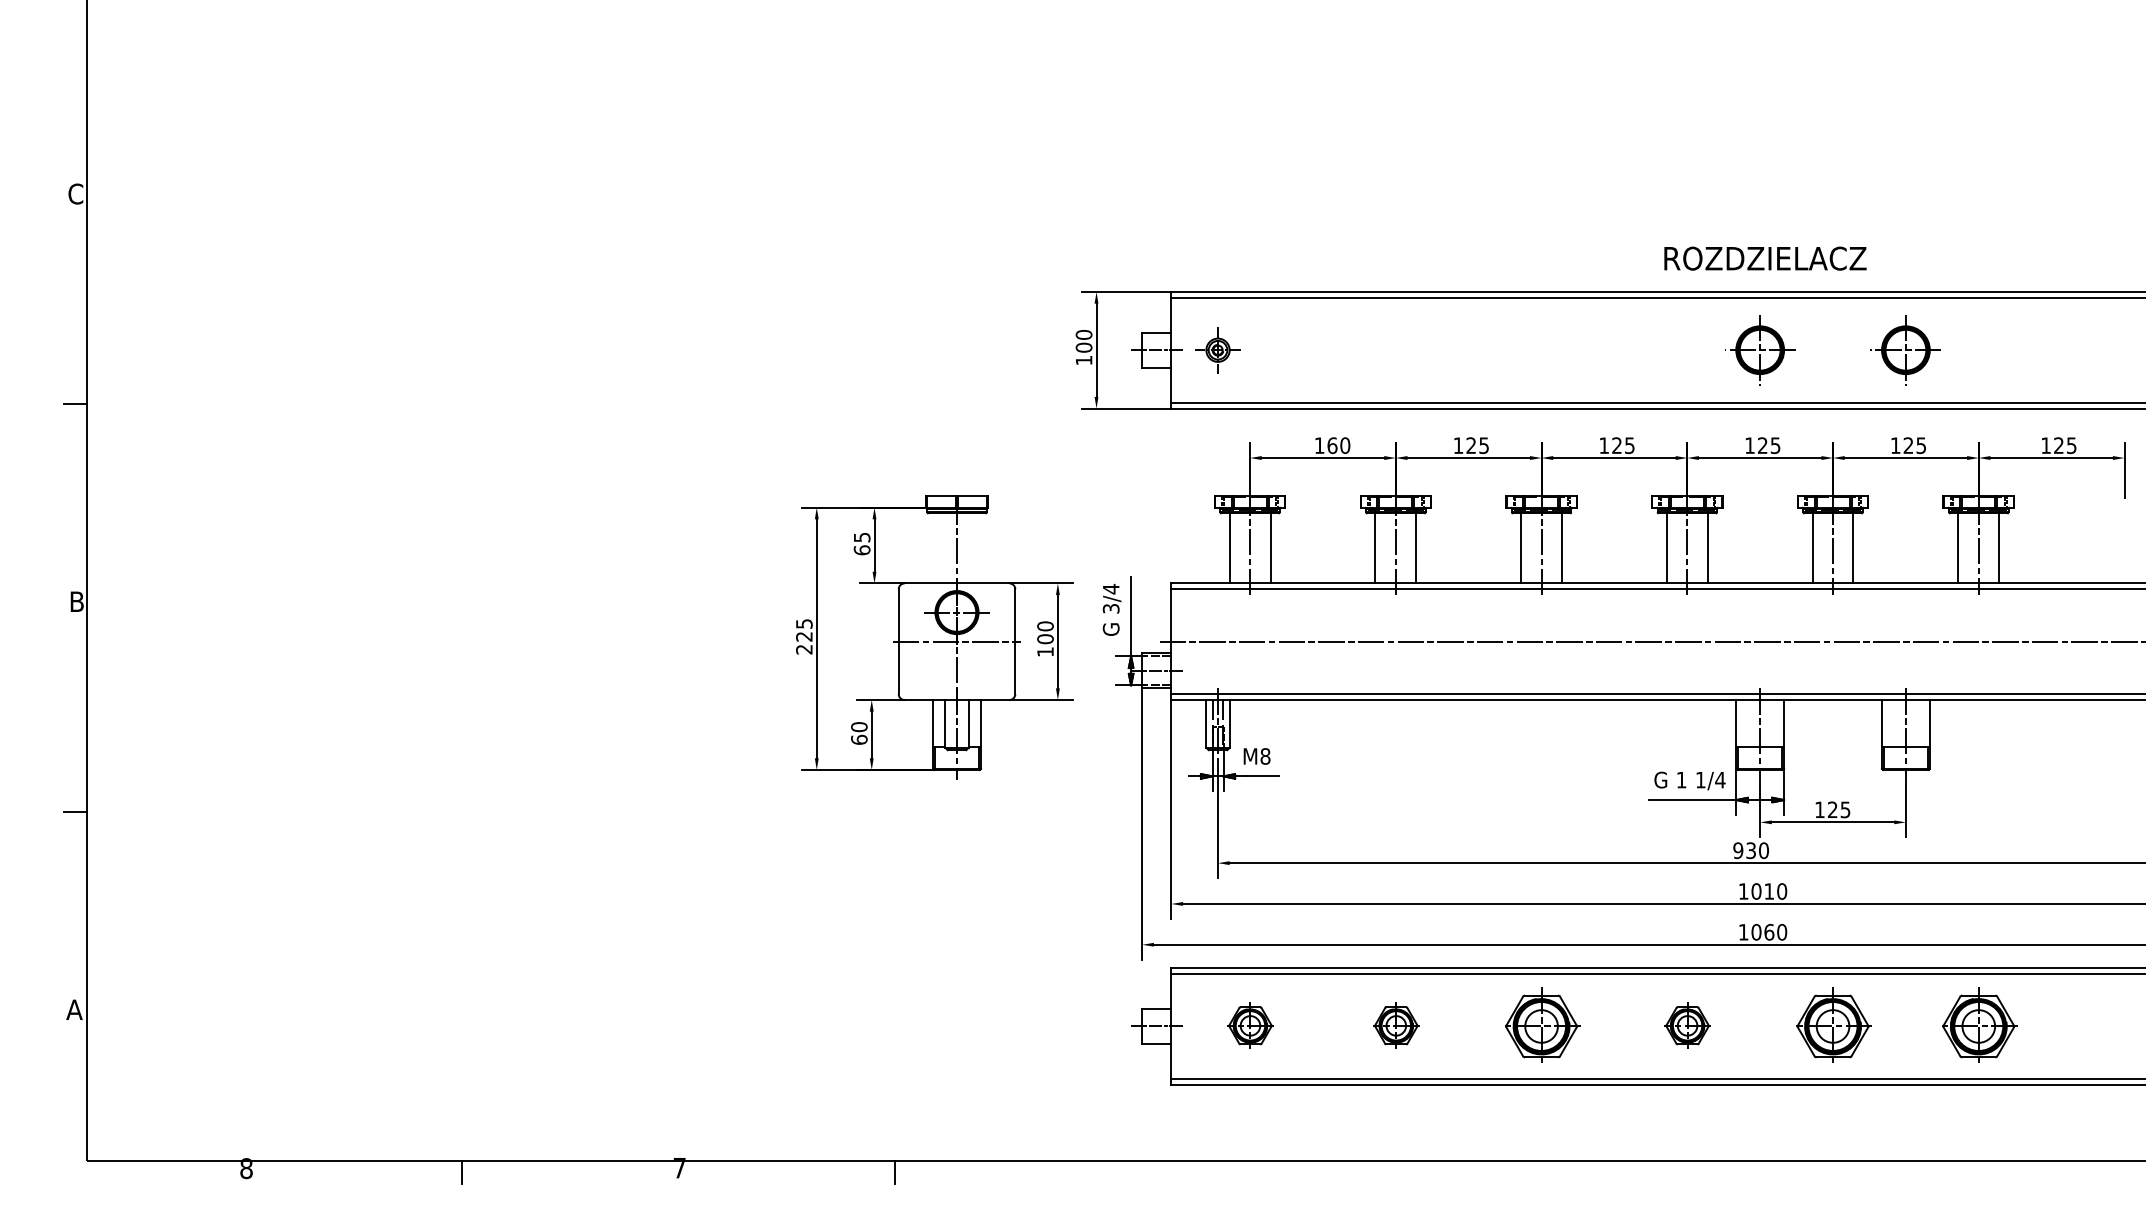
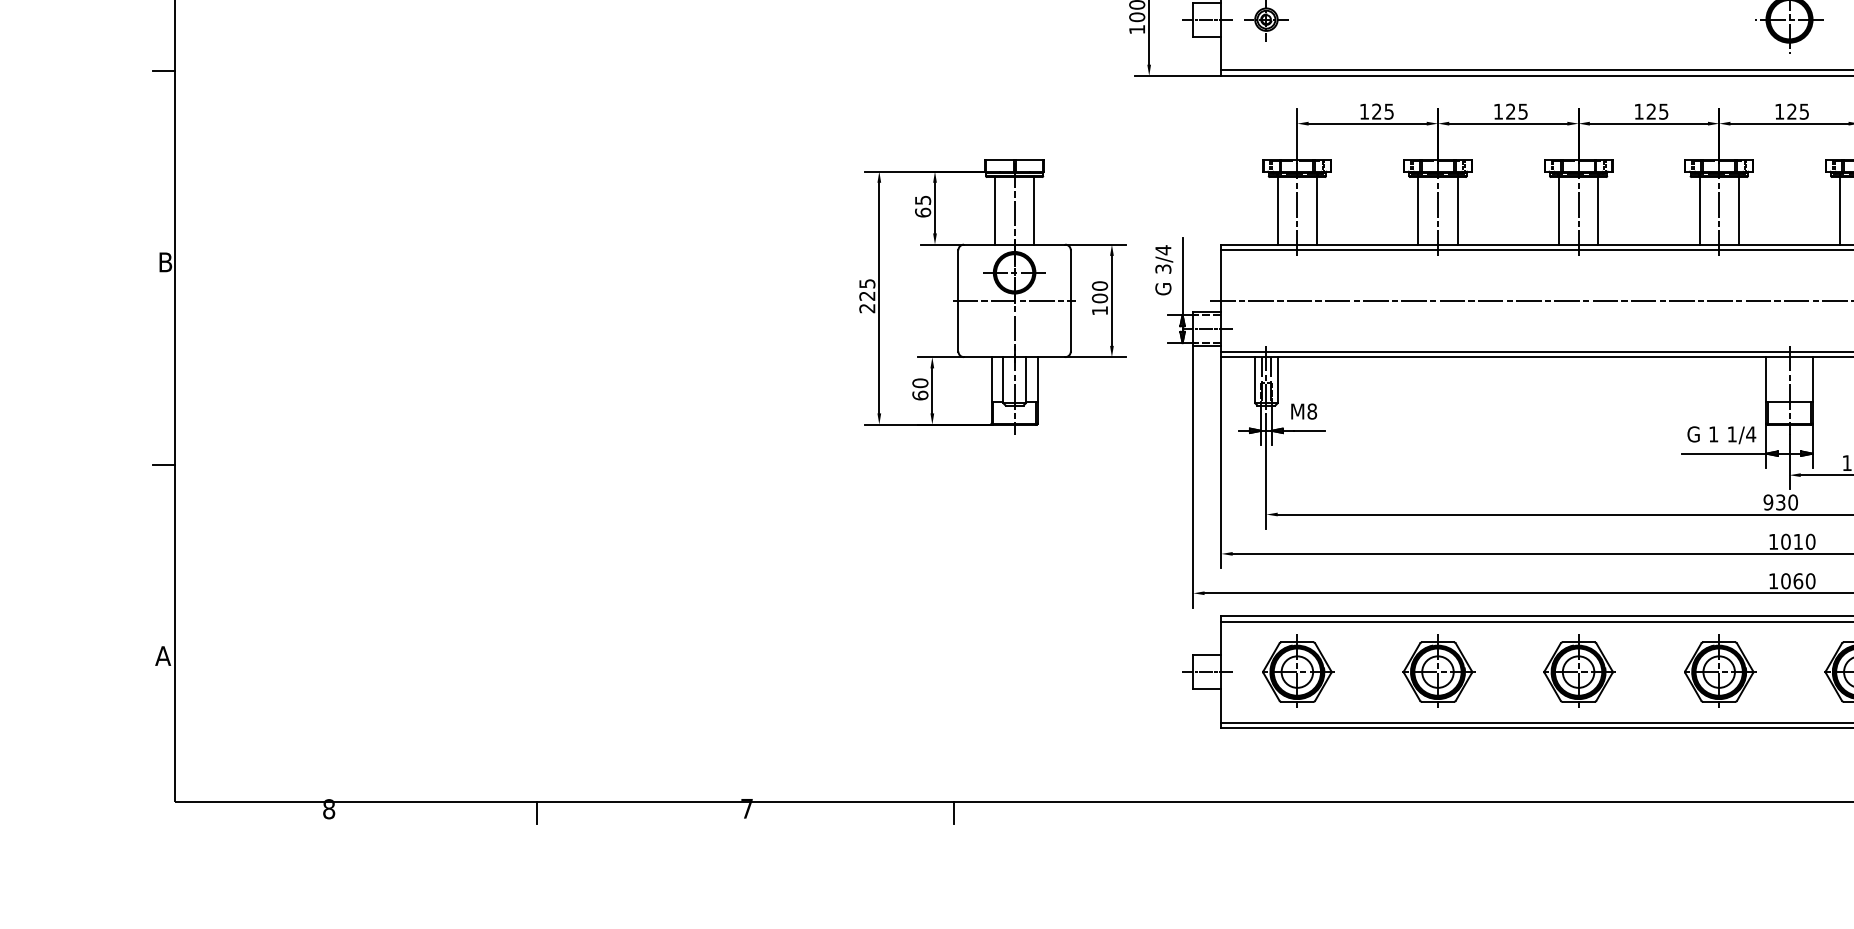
text: (1338, 445) -> (1382, 111), 160 -> 125
line: (936, 548) -> (994, 210), added
line: (977, 548) -> (1034, 210), added
part: (1250, 1024) -> (1297, 670), size x1.67
part: (1396, 1024) -> (1438, 670), size x1.67
part: (1687, 1024) -> (1719, 670), size x1.67

